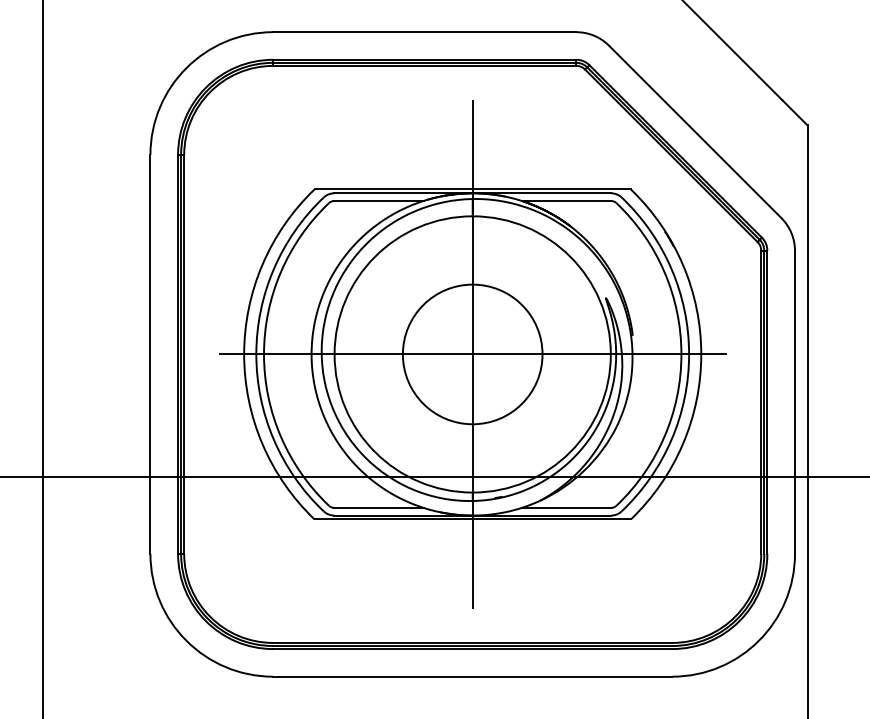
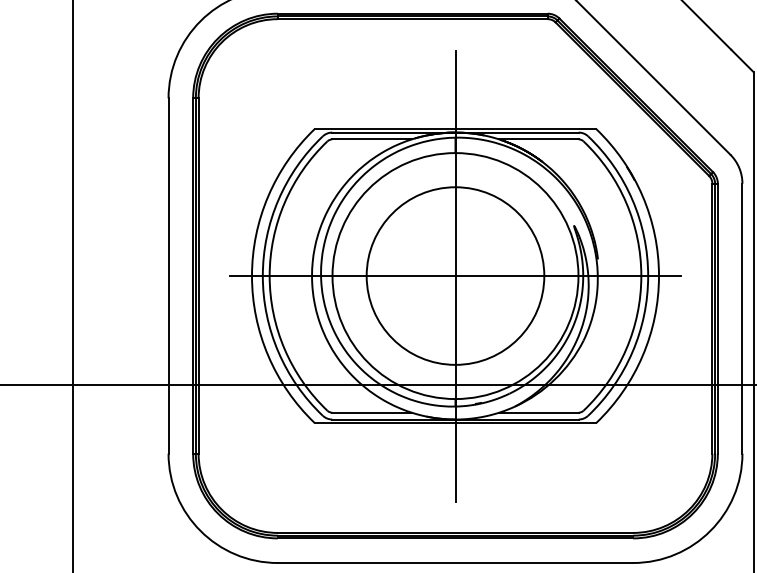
circle: (472, 354) -> (455, 276), size x1.43

